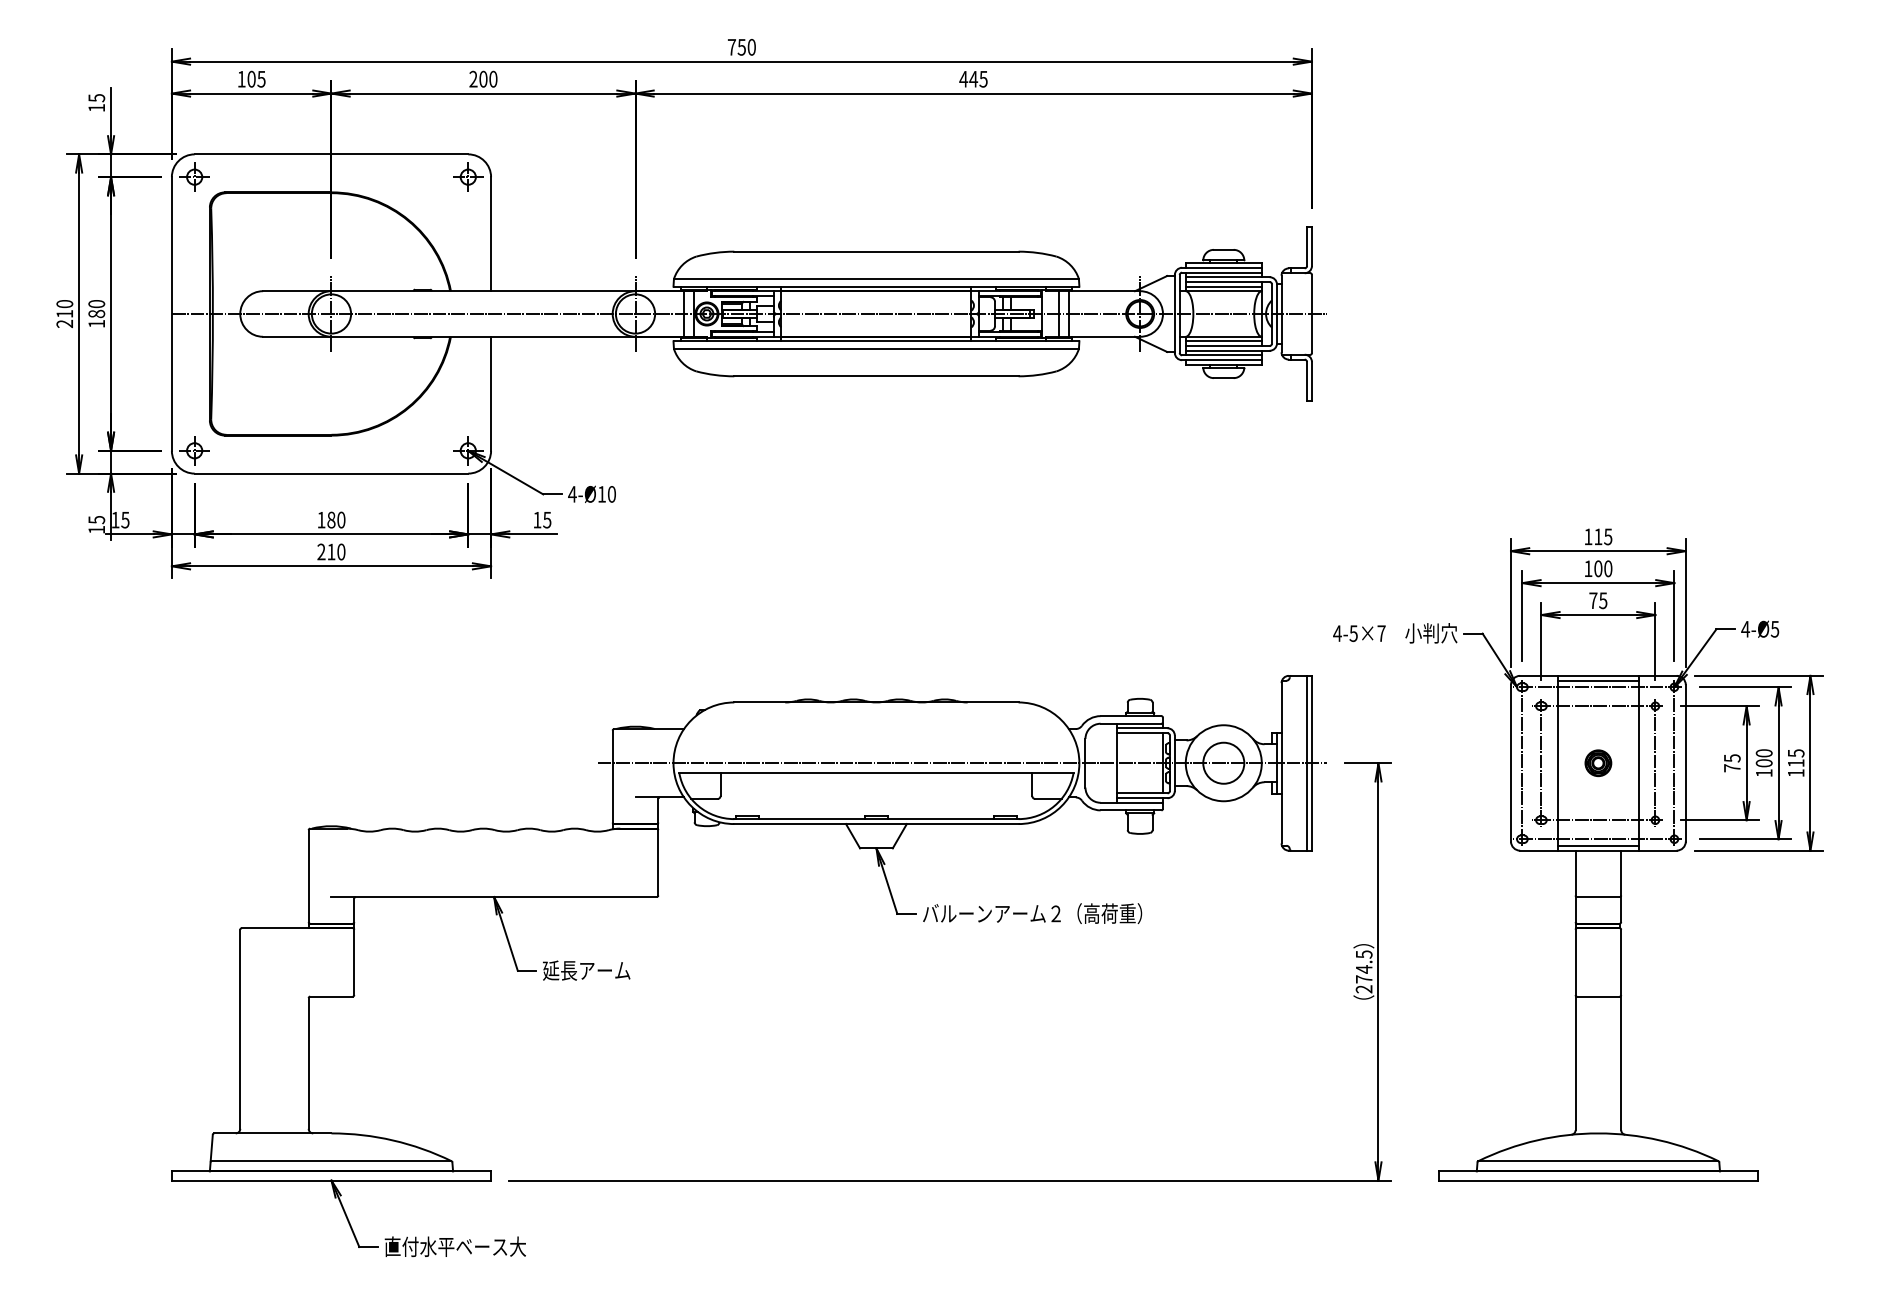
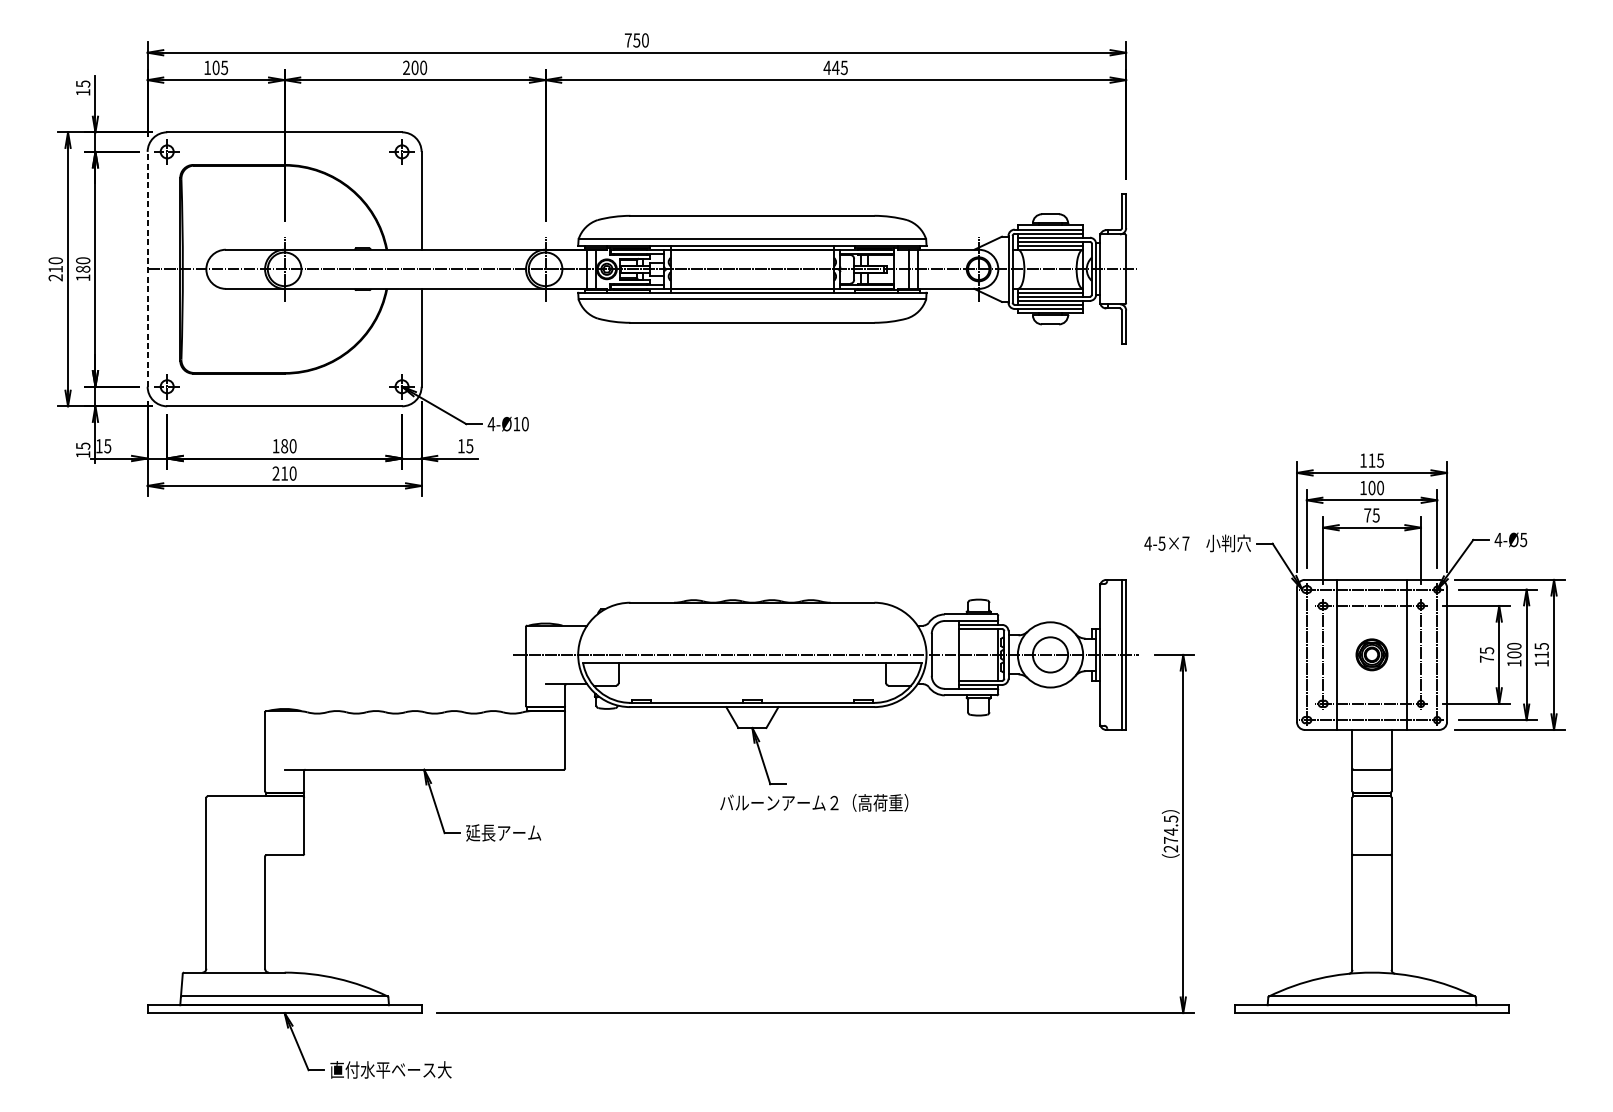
line: (171, 314) -> (147, 269), solid -> dashed
line: (1598, 680) -> (1372, 583), removed
part: (1598, 763) -> (1372, 655), size x1.4
line: (1598, 845) -> (1372, 725), removed
text: (1032, 913) -> (814, 802), moved

